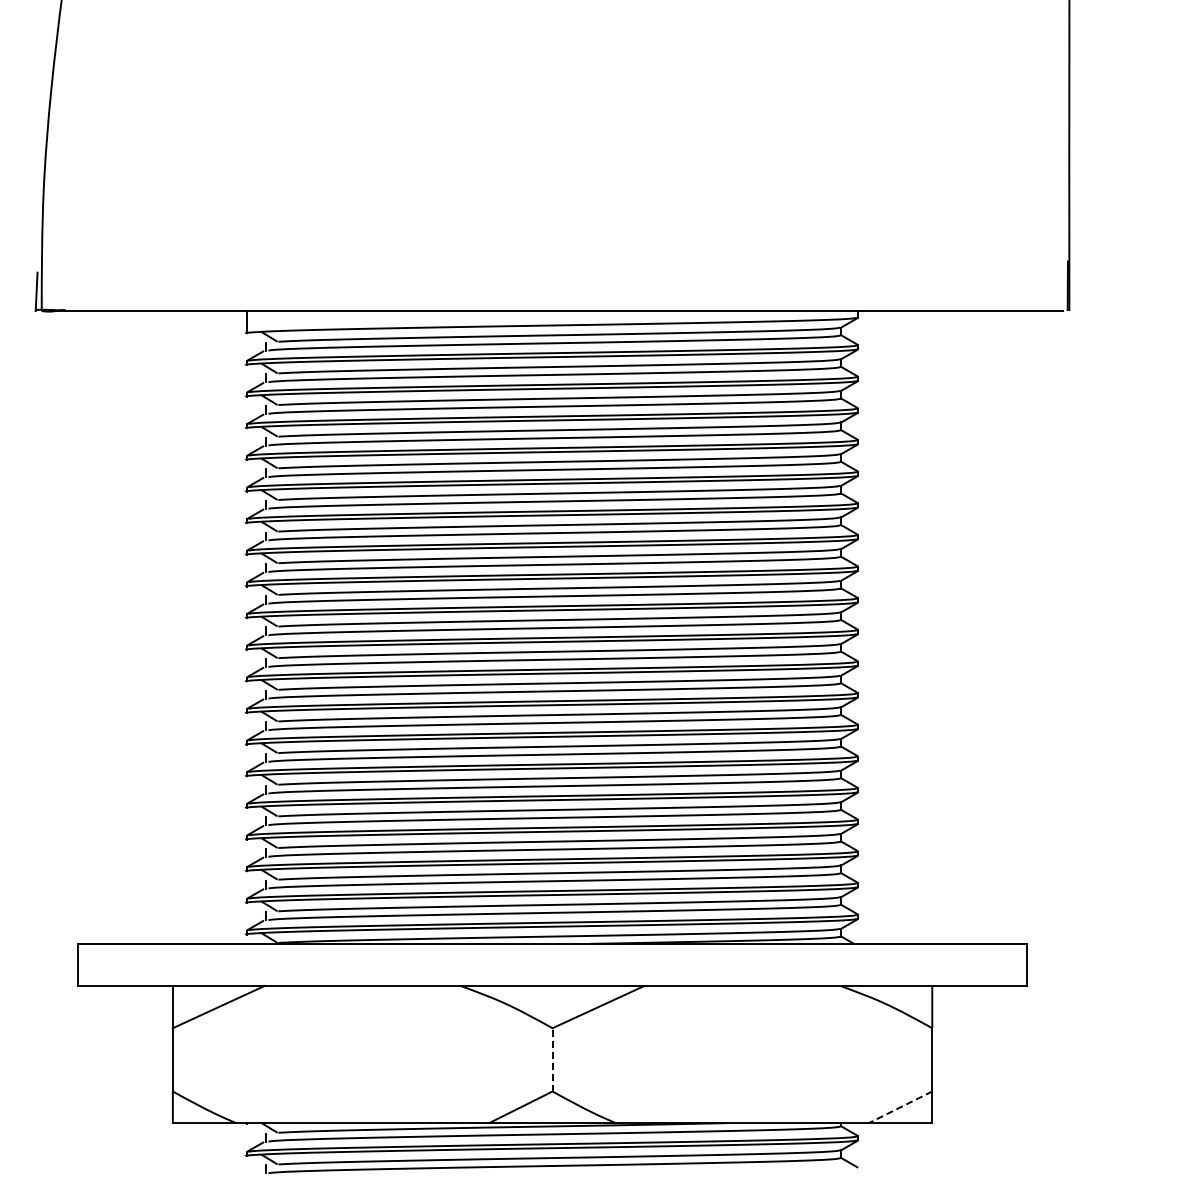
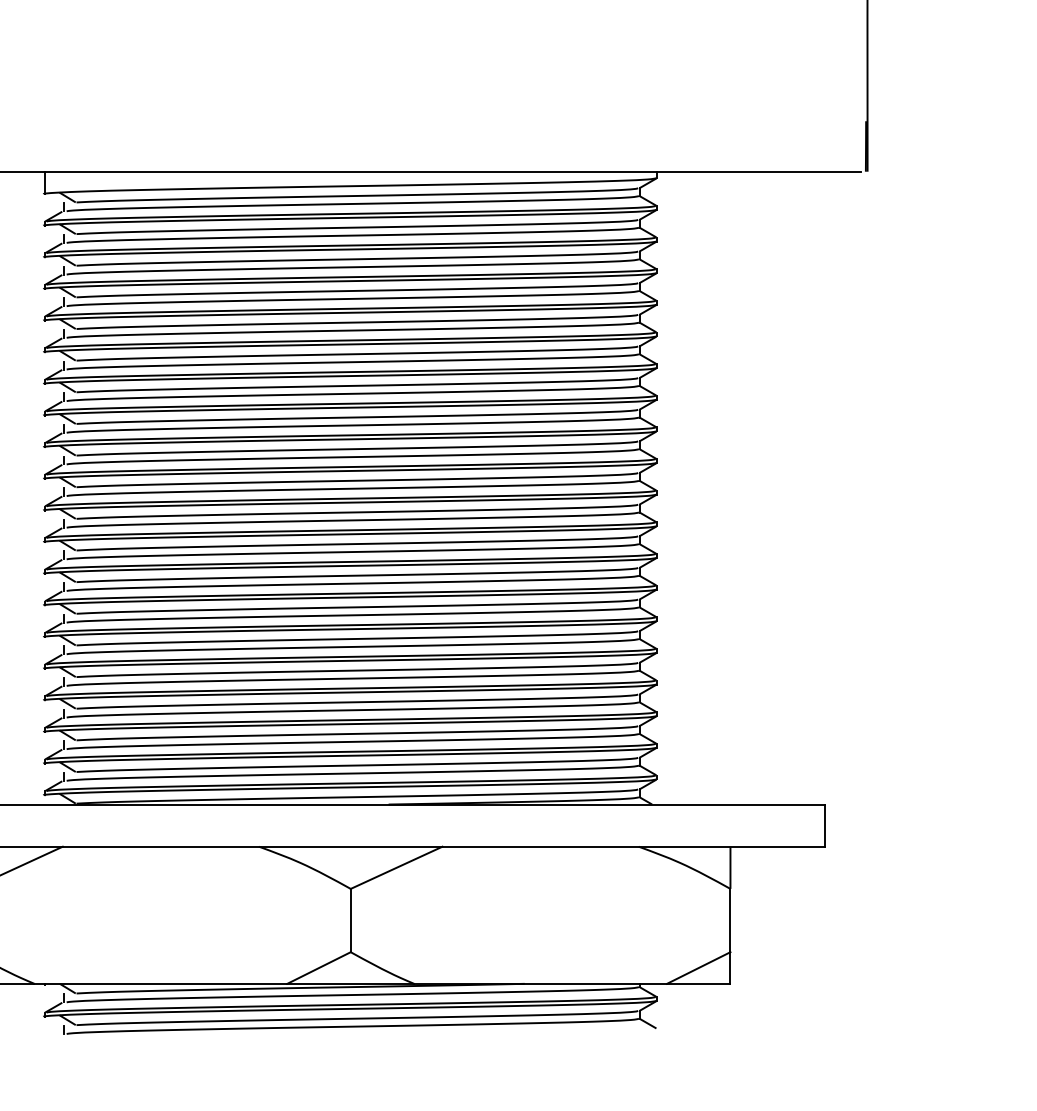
line: (552, 1059) -> (350, 920), dashed -> solid
line: (900, 1107) -> (698, 968), dashed -> solid

